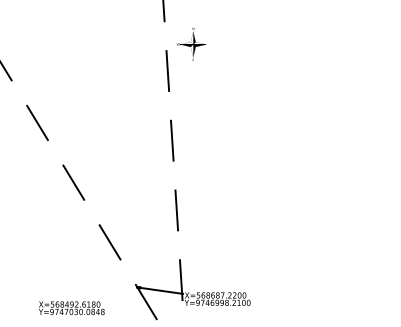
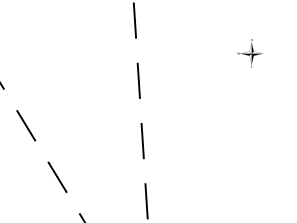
text: (190, 43) -> (249, 52), moved

